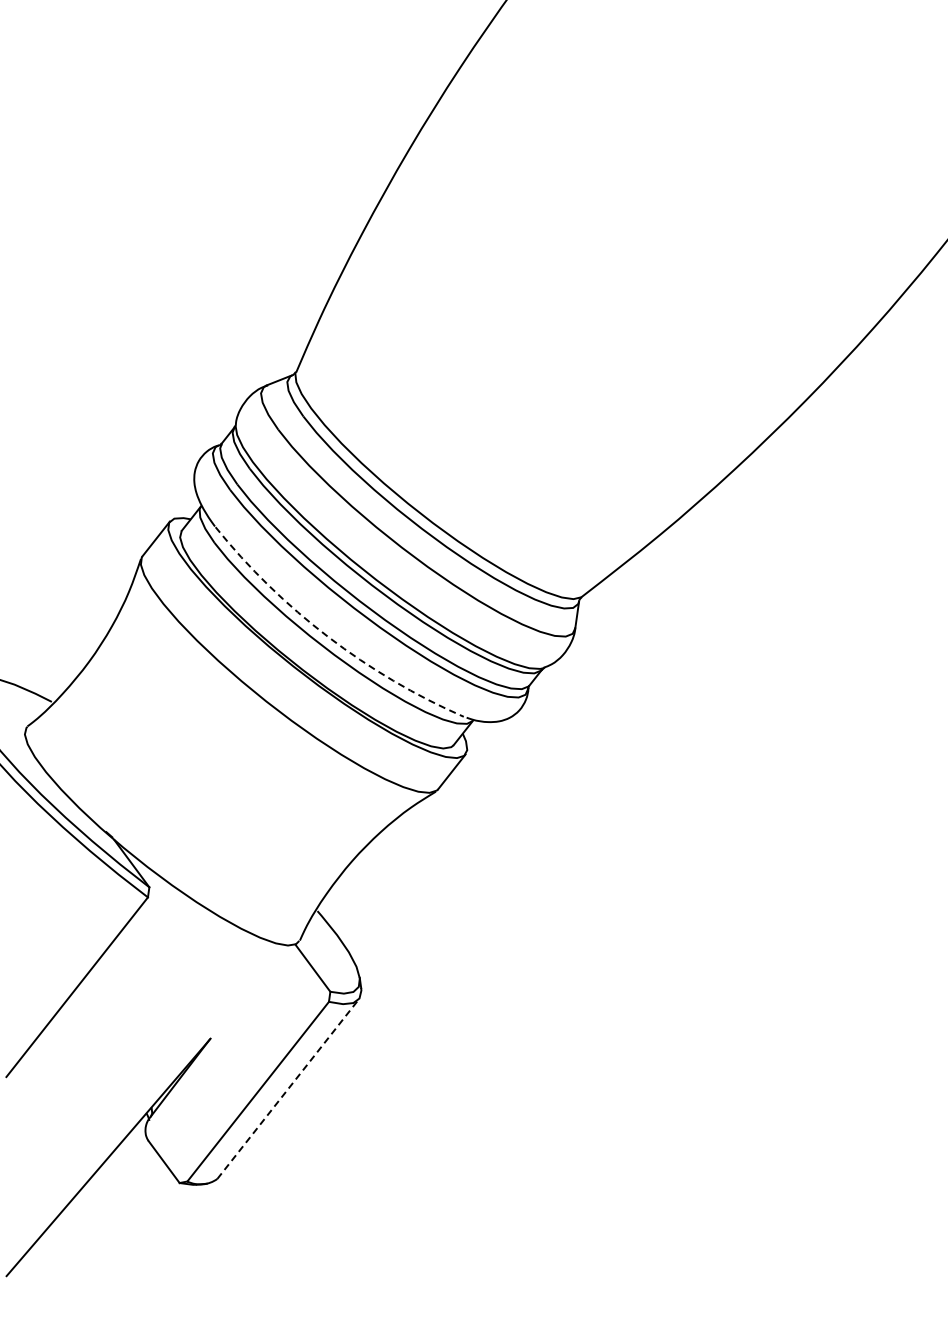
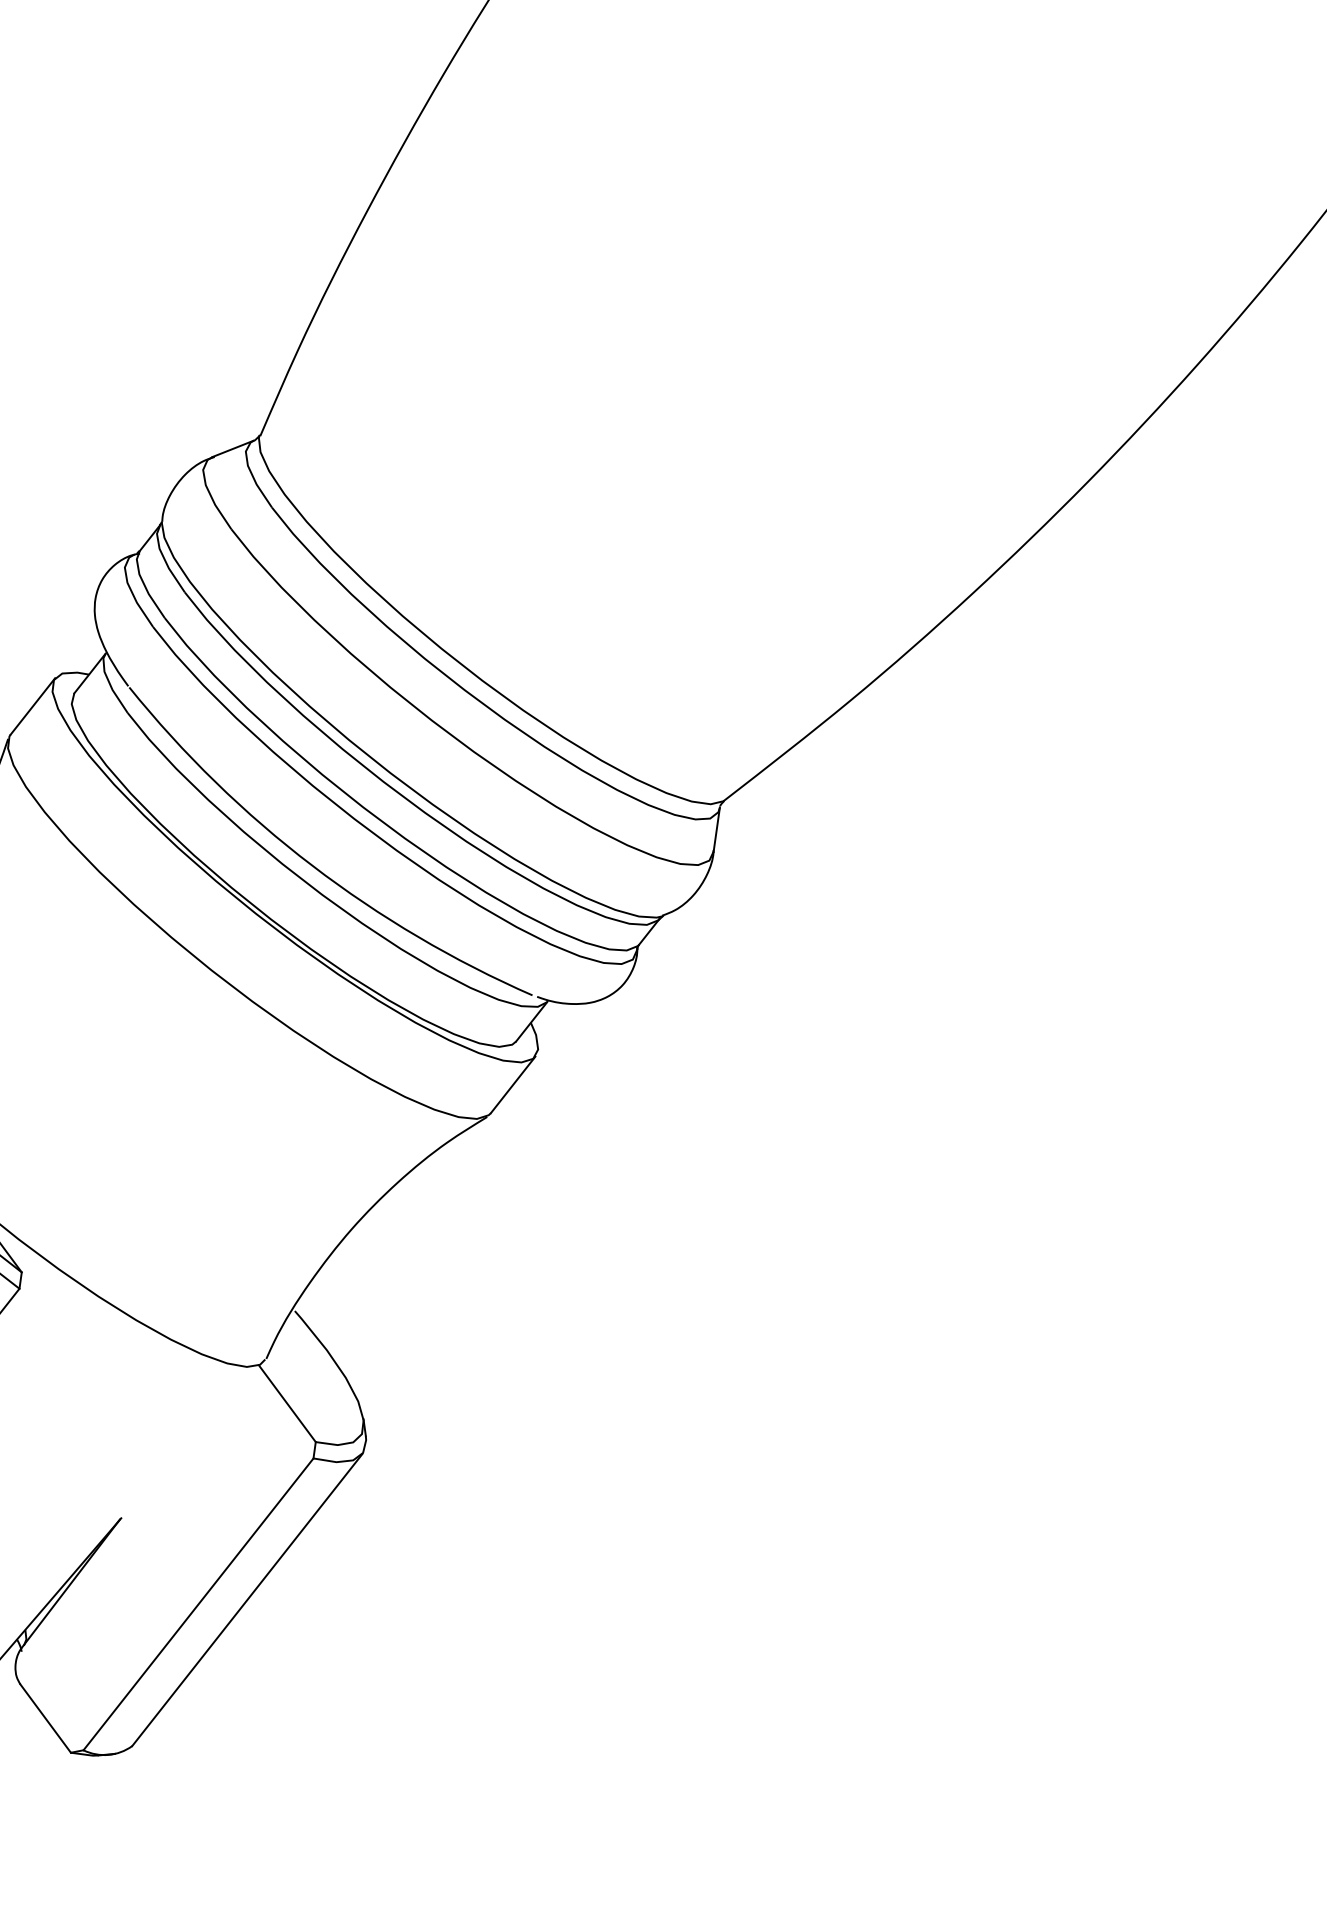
arc: (328, 636) -> (312, 864), dashed -> solid
line: (288, 1088) -> (247, 1599), dashed -> solid

